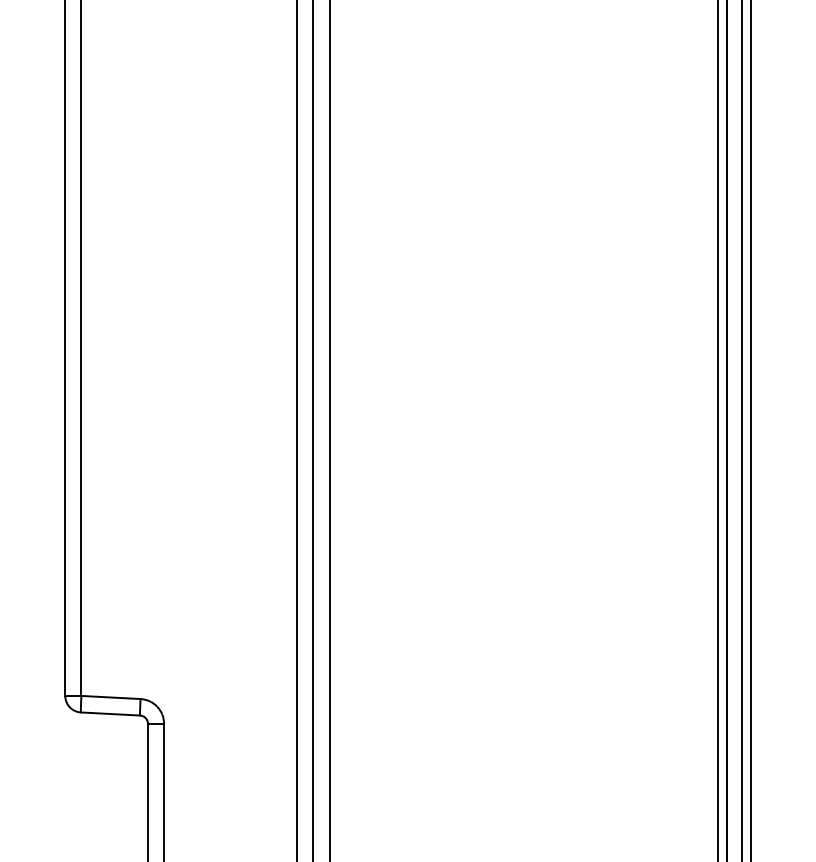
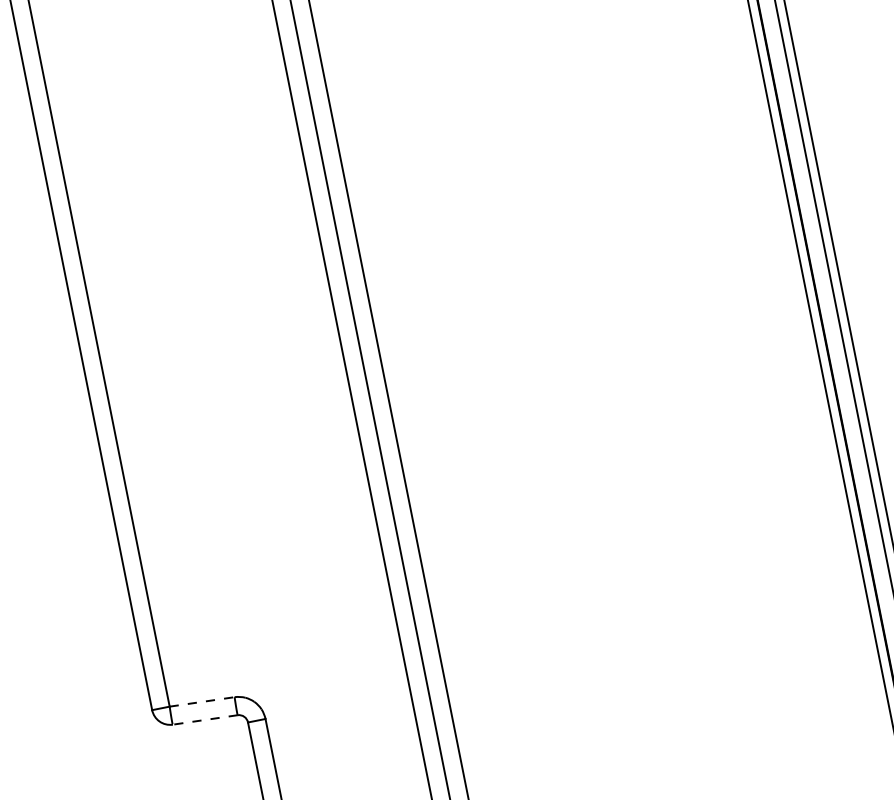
line: (111, 697) -> (202, 701), solid -> dashed
line: (110, 714) -> (205, 720), solid -> dashed

